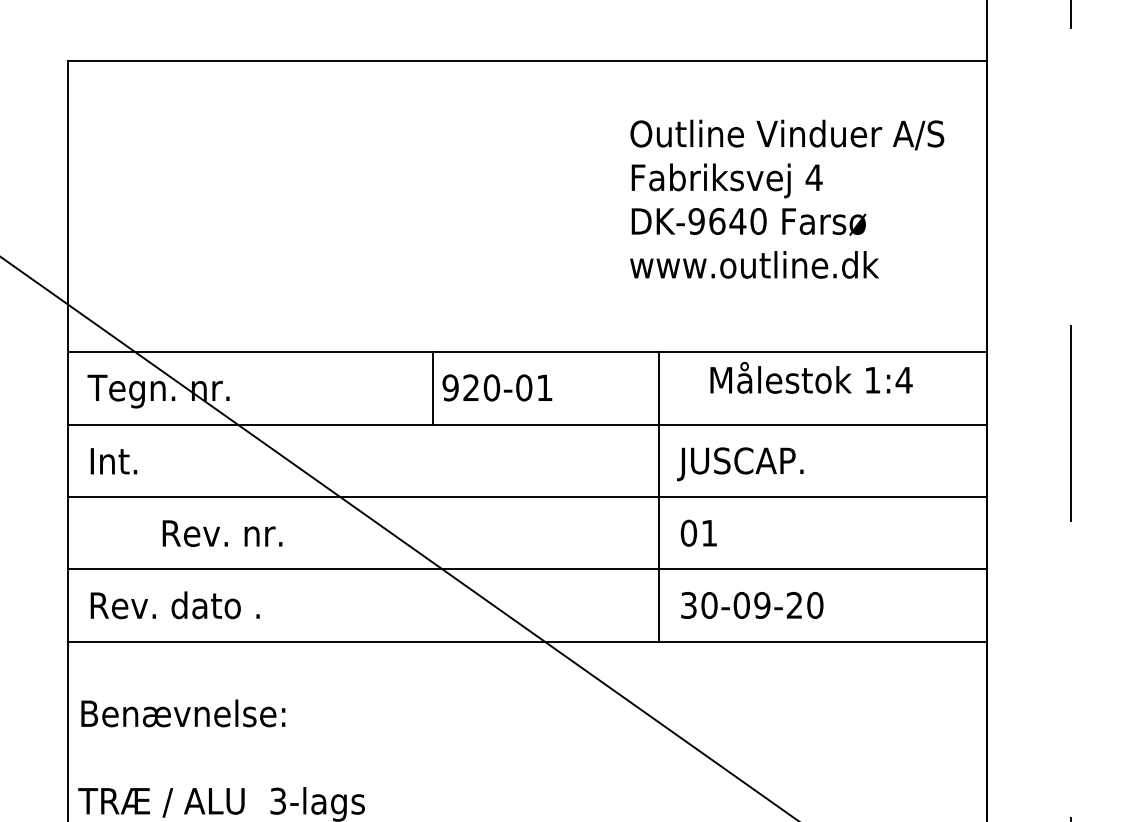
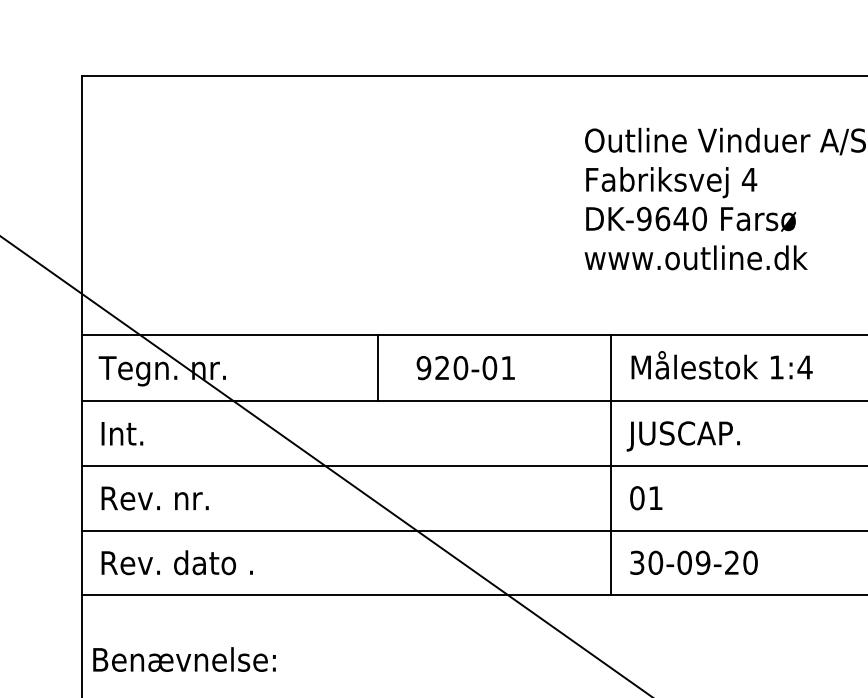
text: (811, 377) -> (722, 364), moved
line: (432, 388) -> (378, 368), moved
text: (222, 533) -> (155, 498), moved

